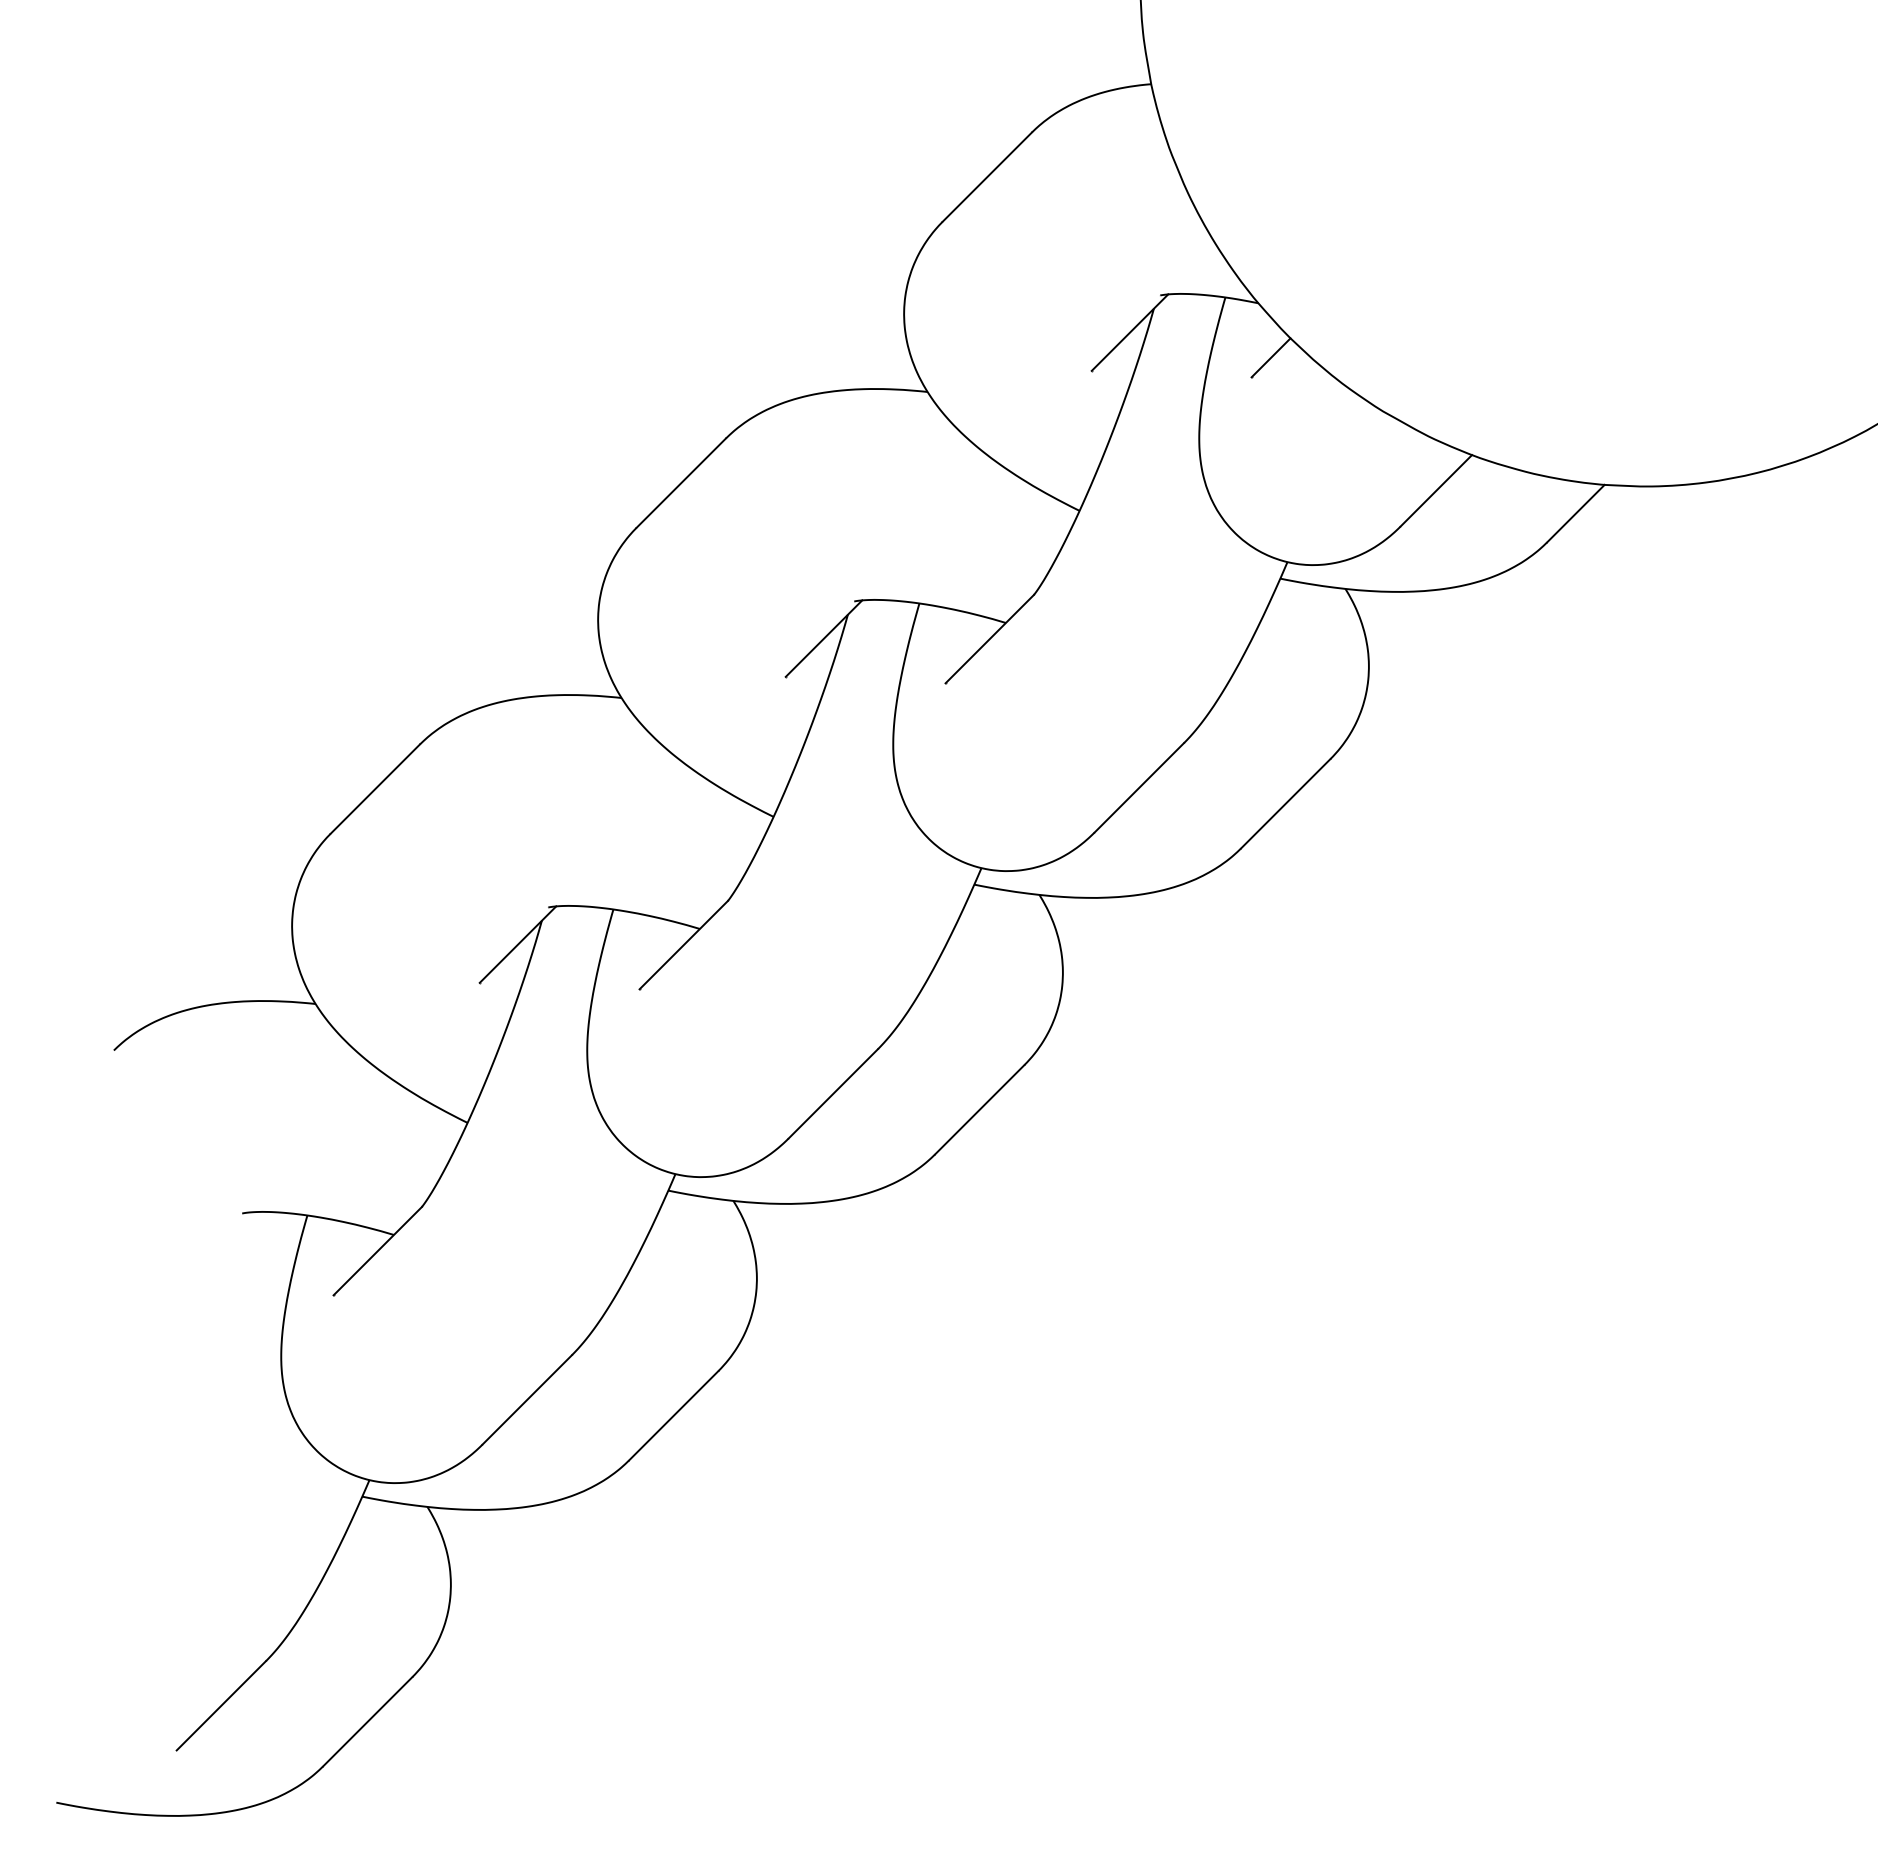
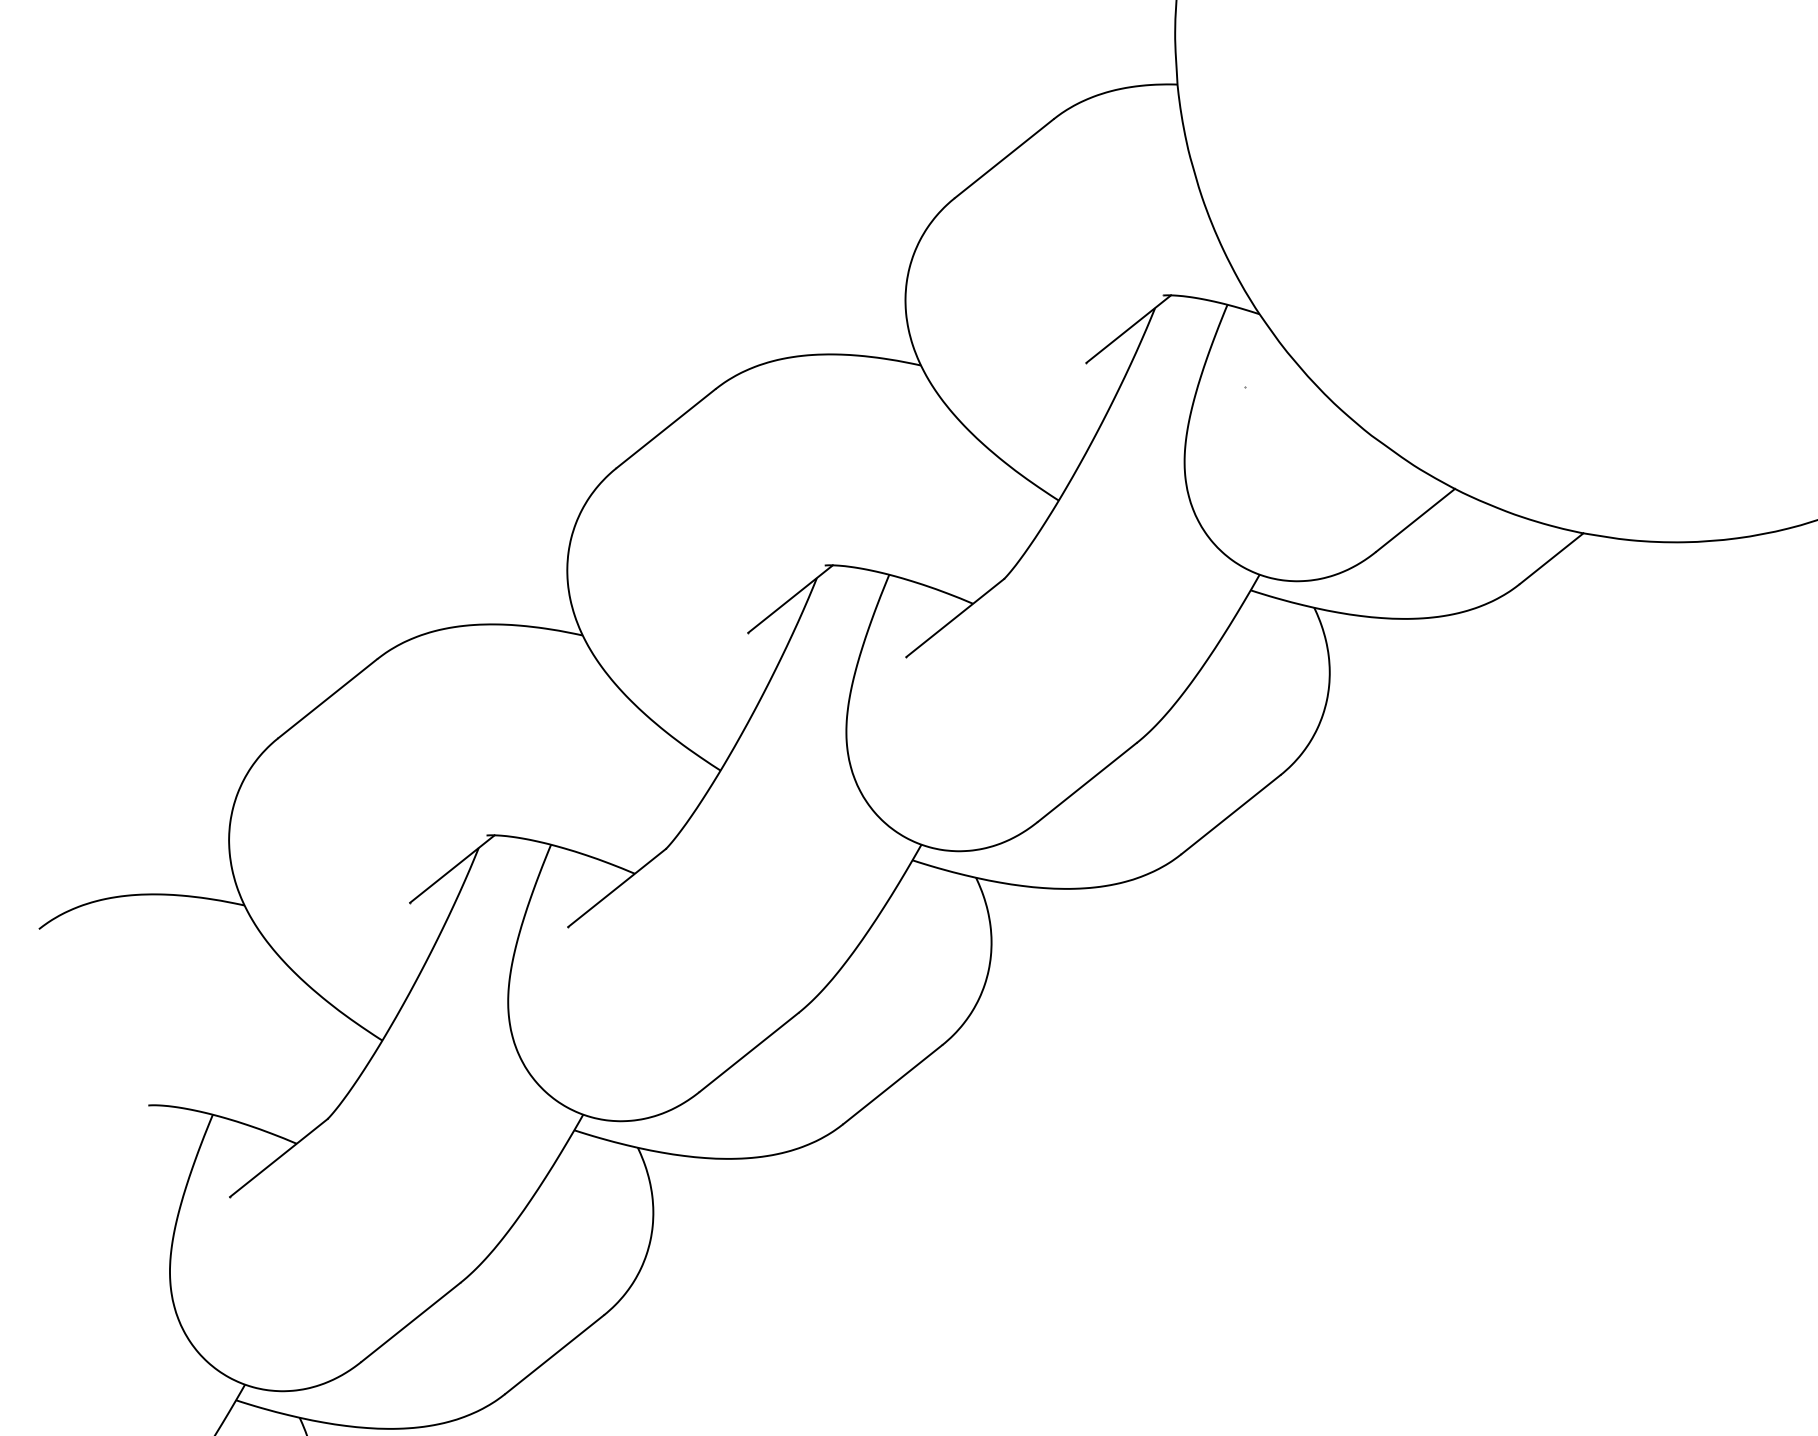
line: (1270, 357) -> (1265, 369), removed

